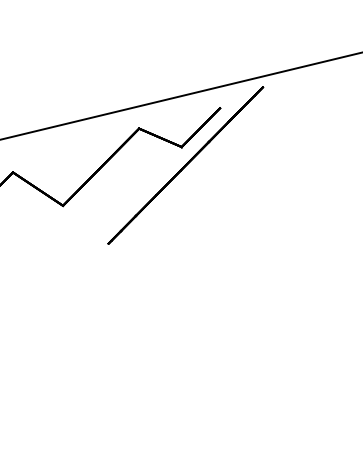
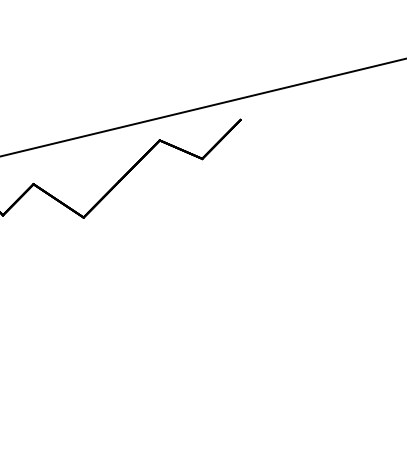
line: (184, 164) -> (205, 176), removed

